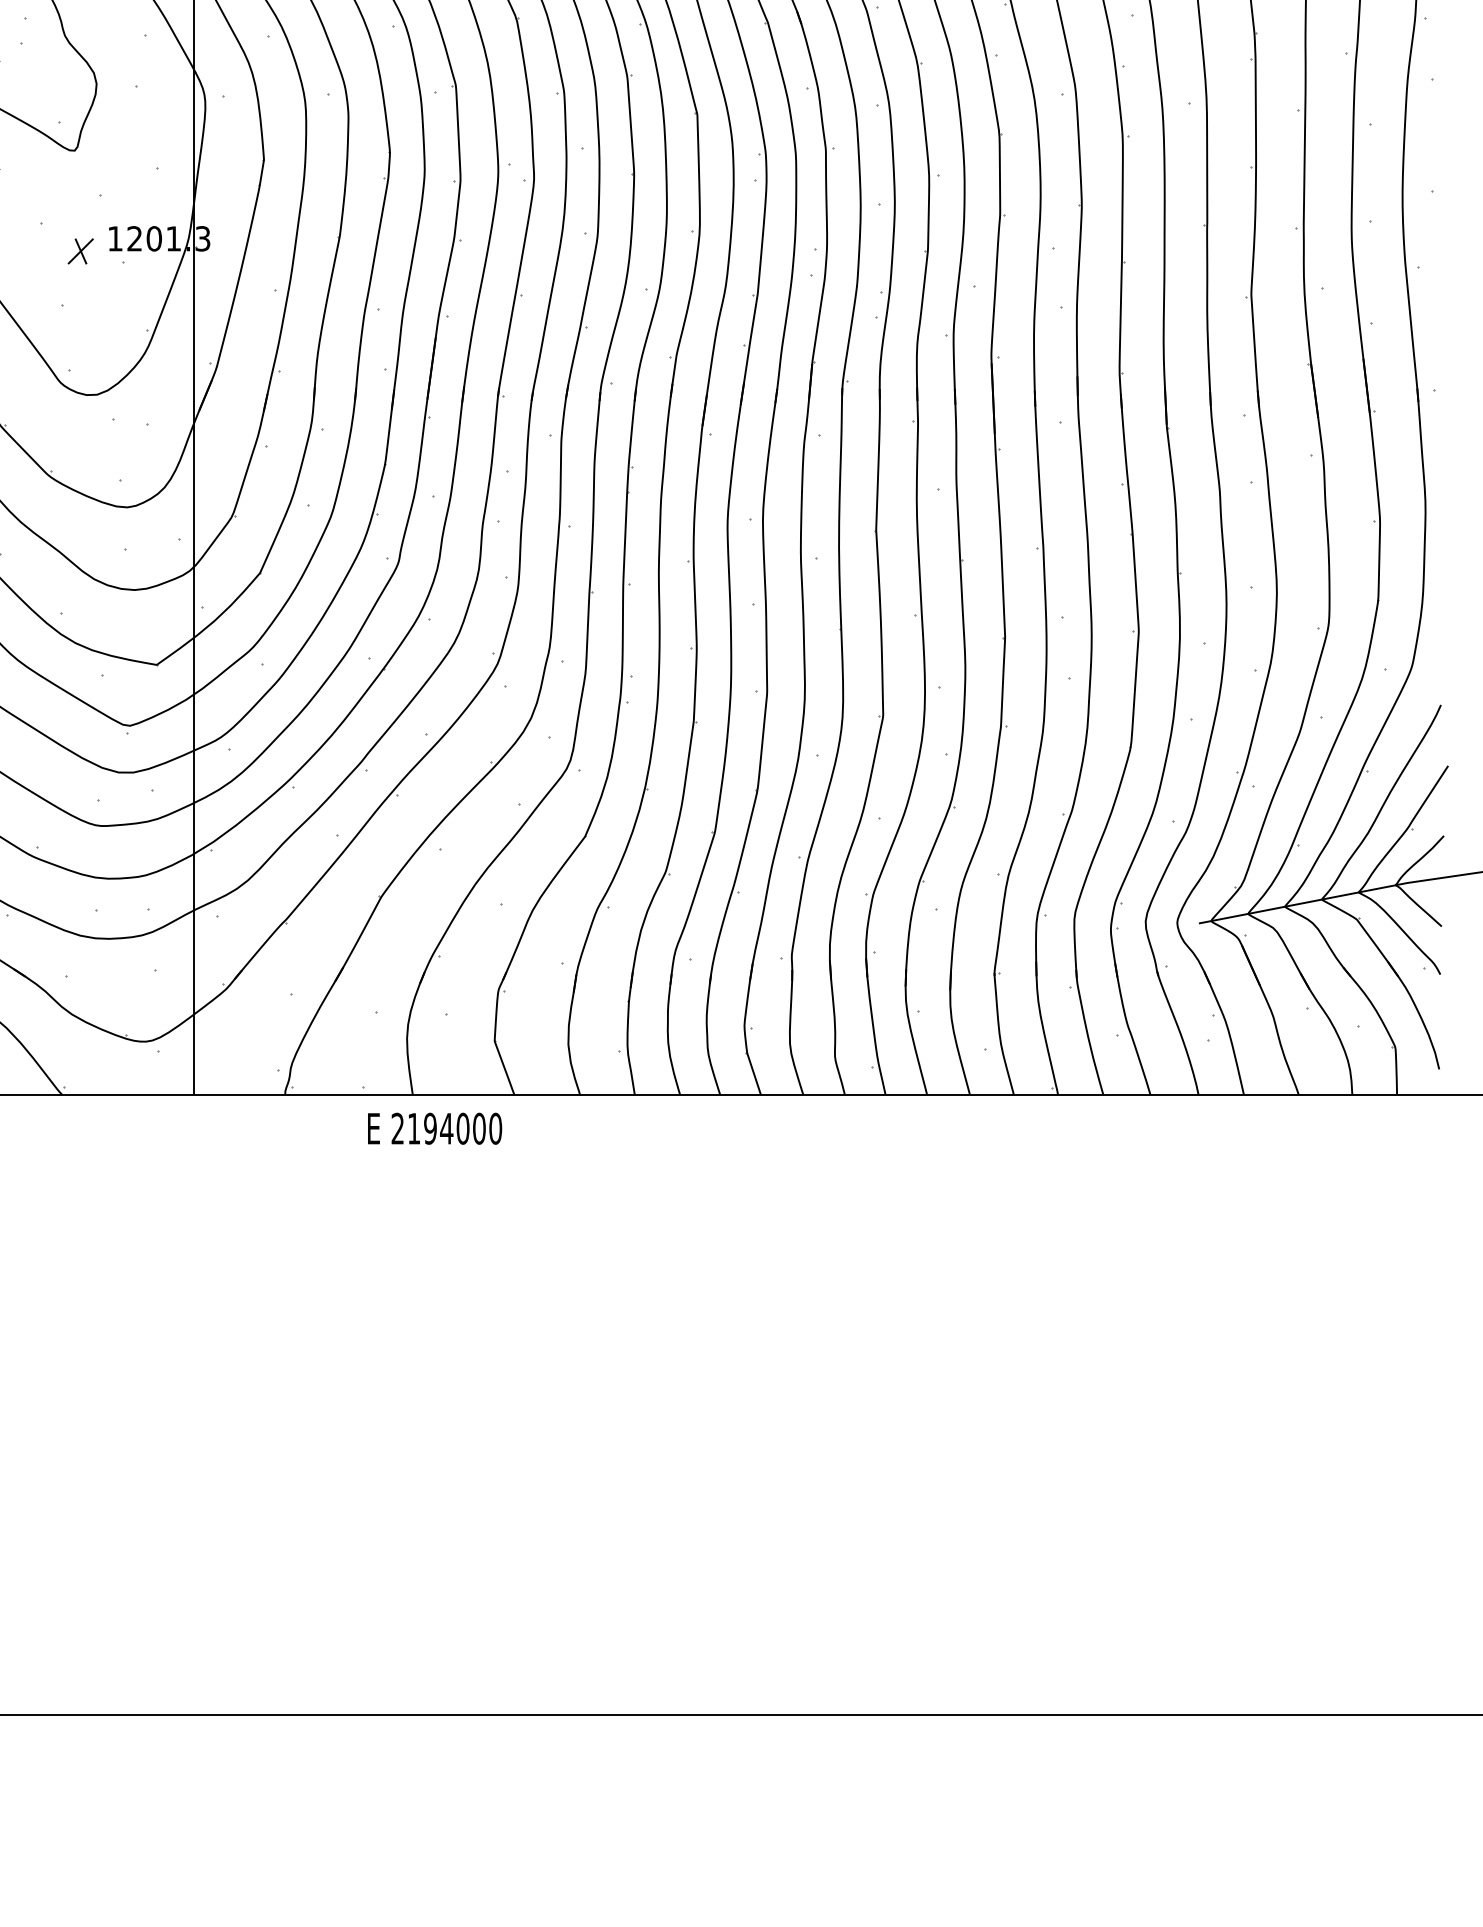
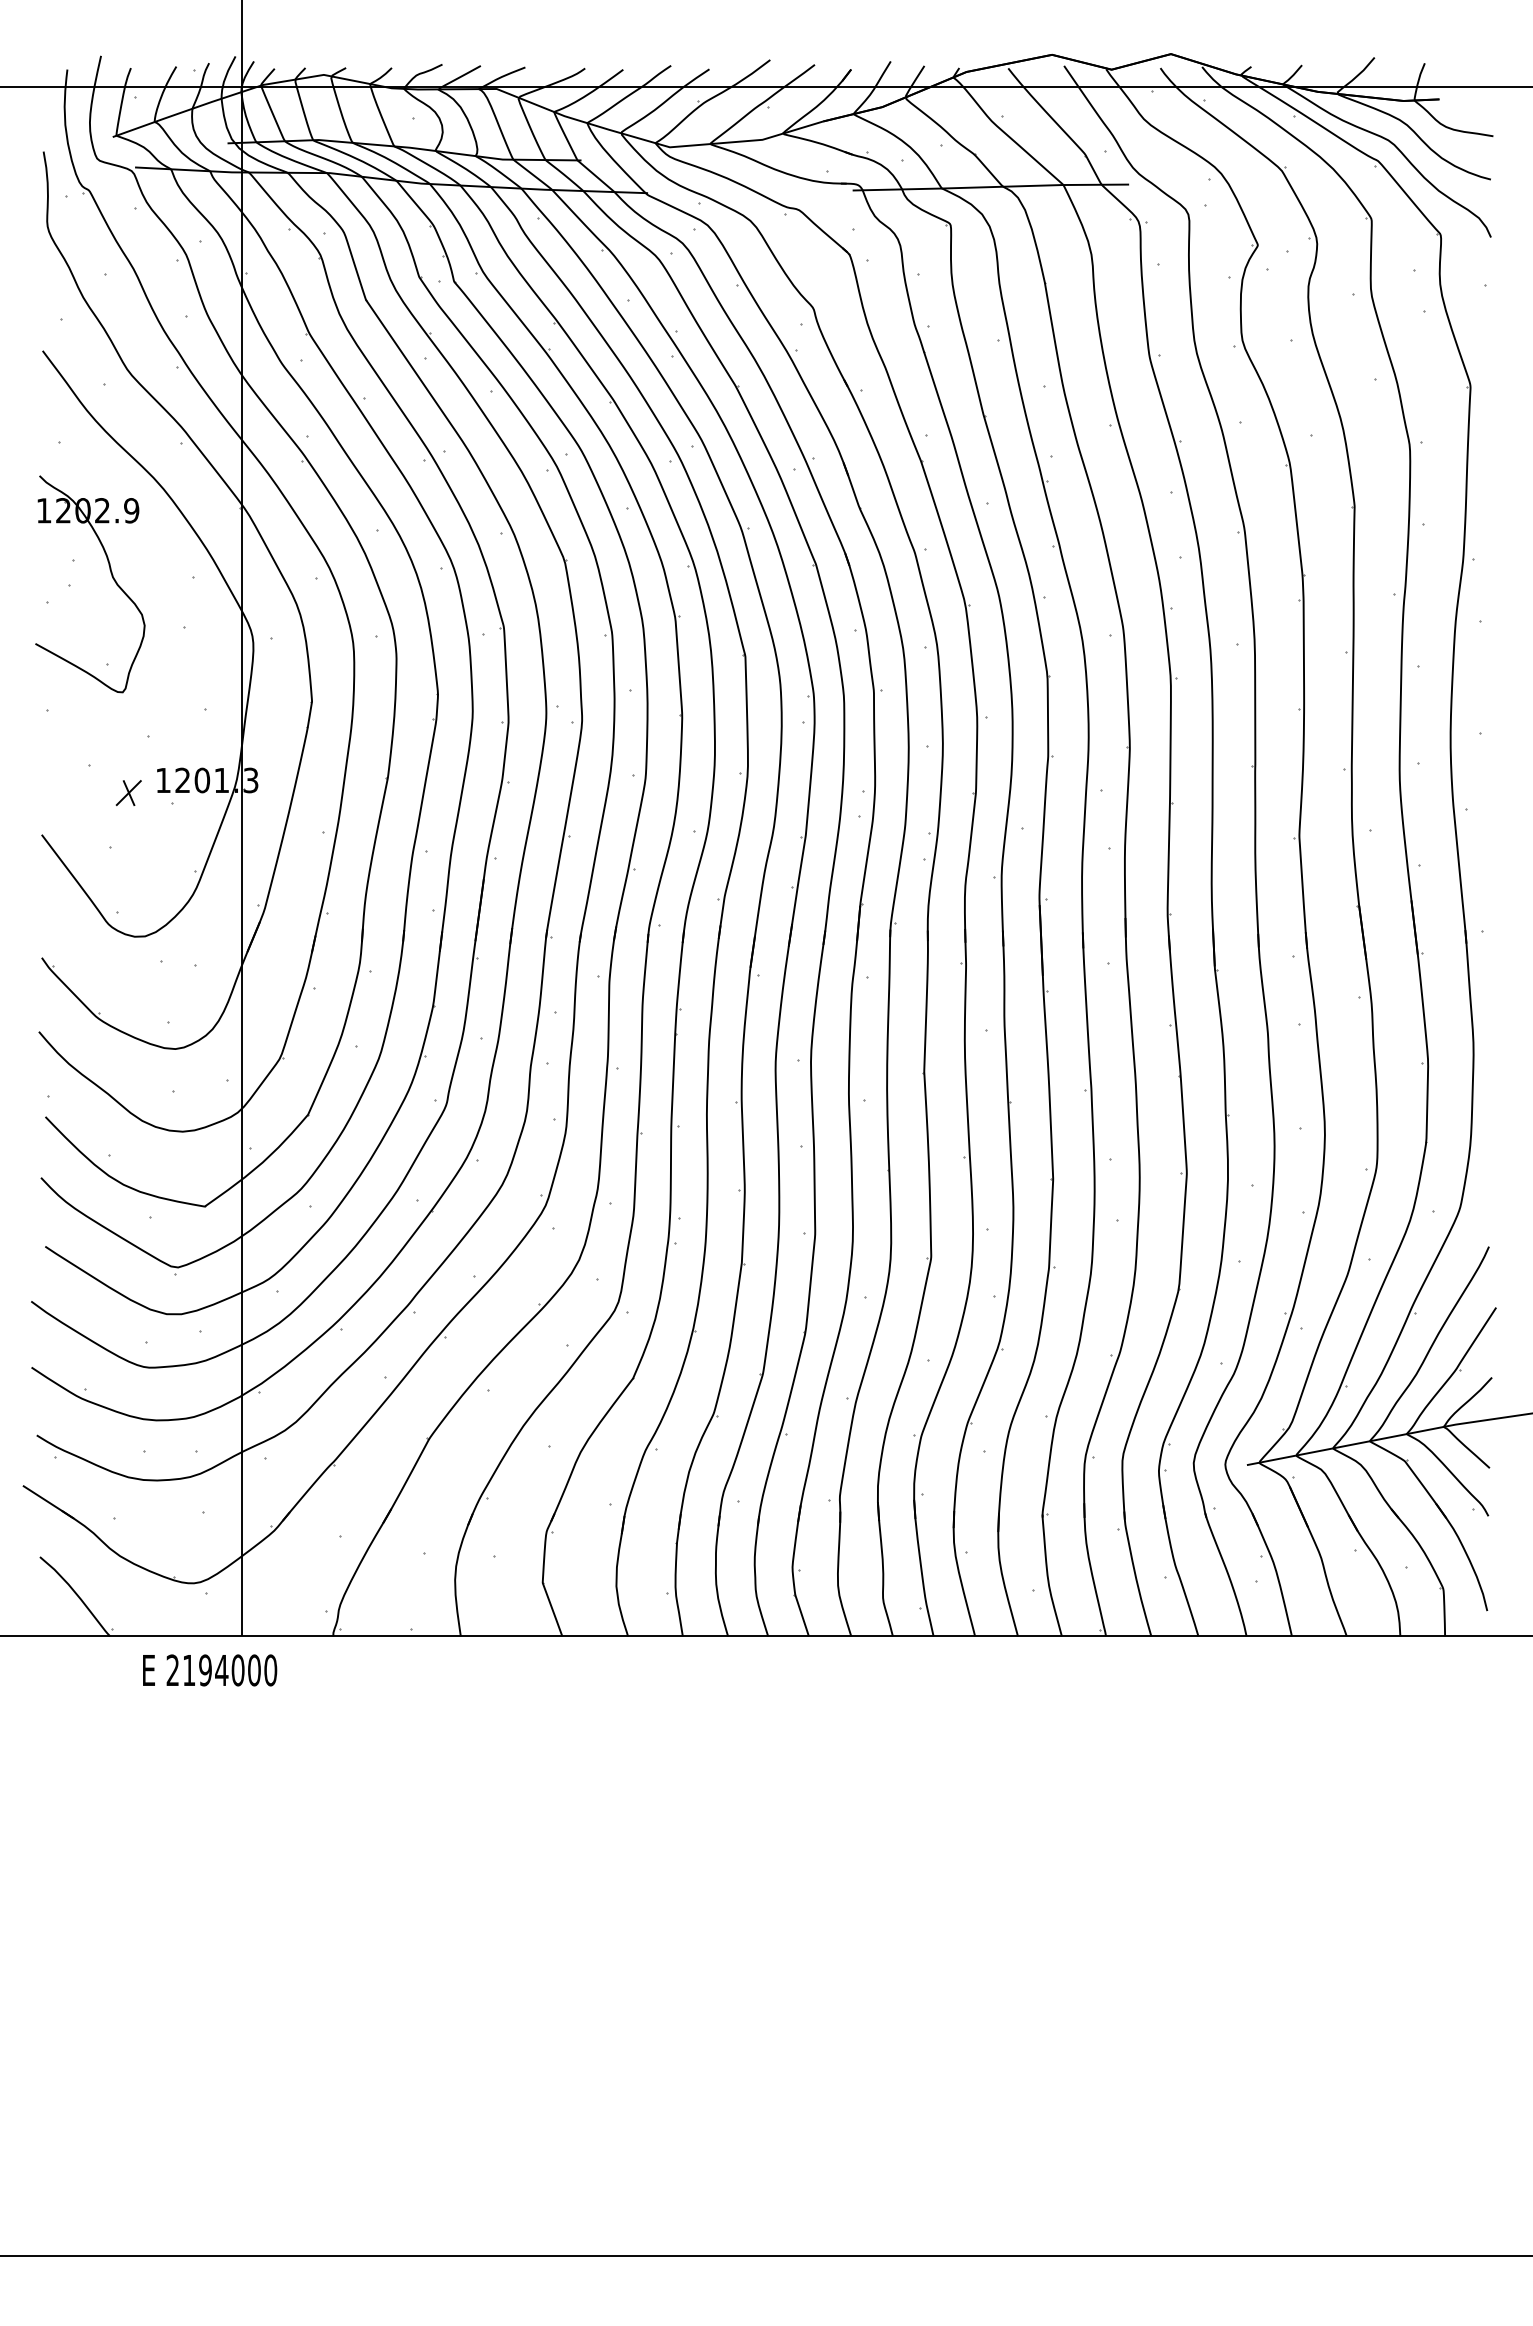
text: (435, 1128) -> (210, 1670), moved

